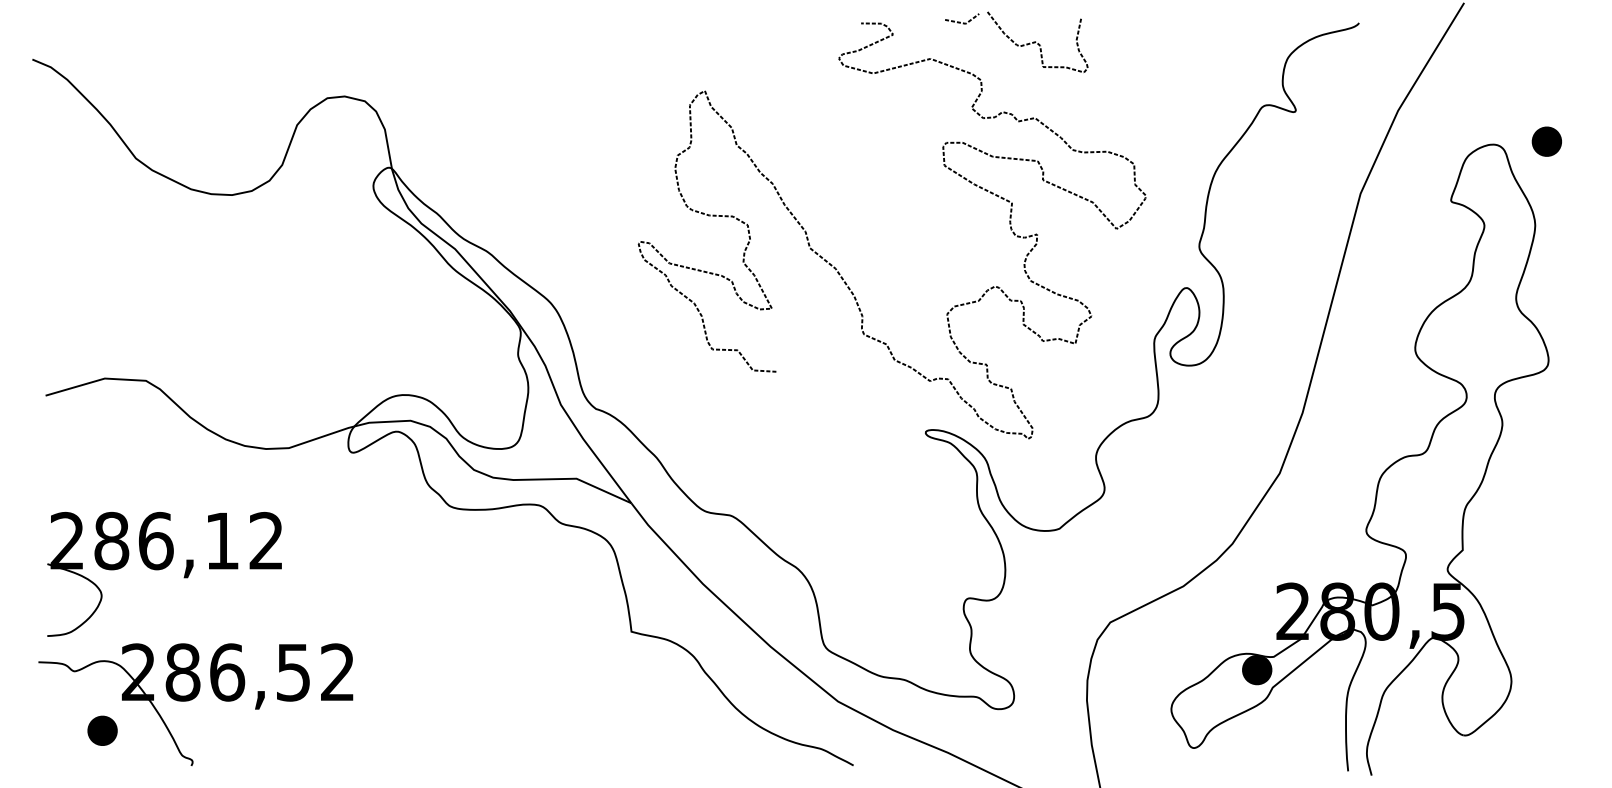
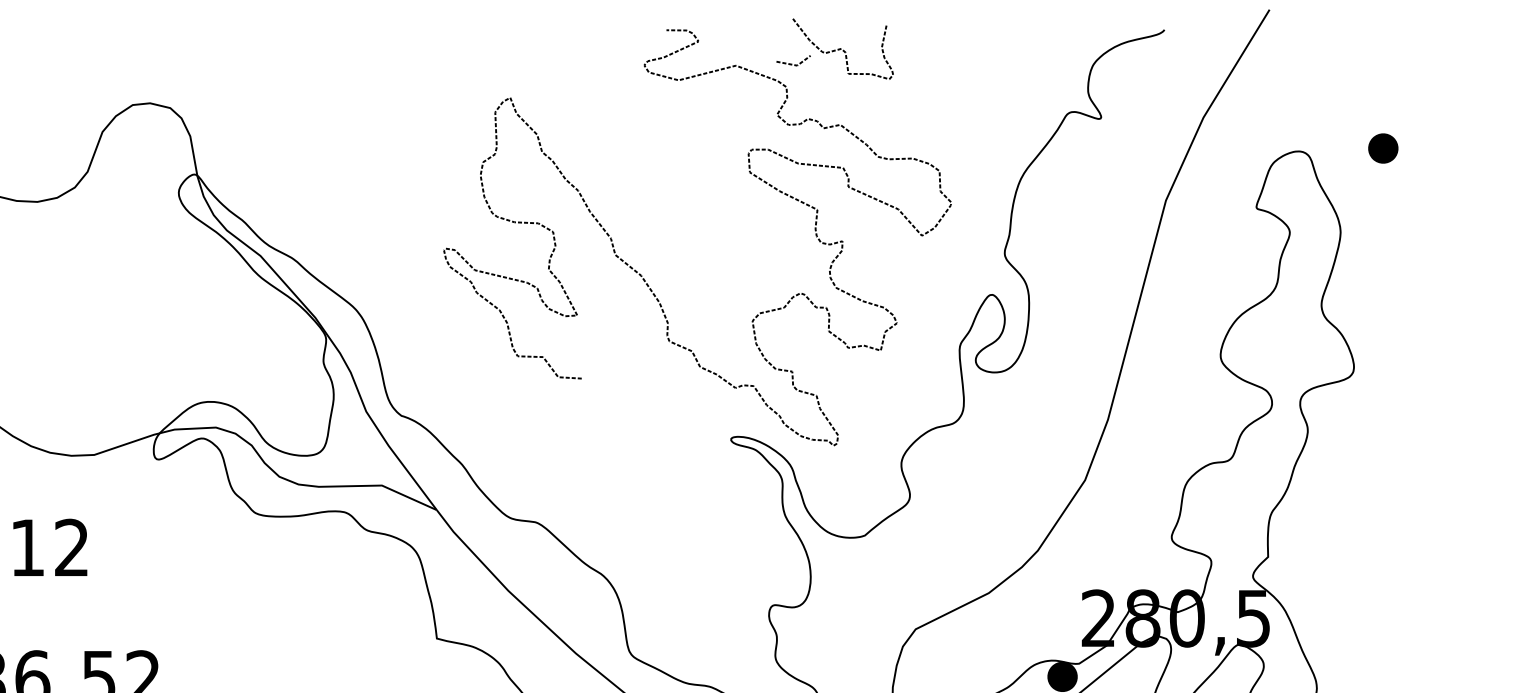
line: (960, 21) -> (791, 63), moved
part: (1546, 141) -> (1382, 148), moved

